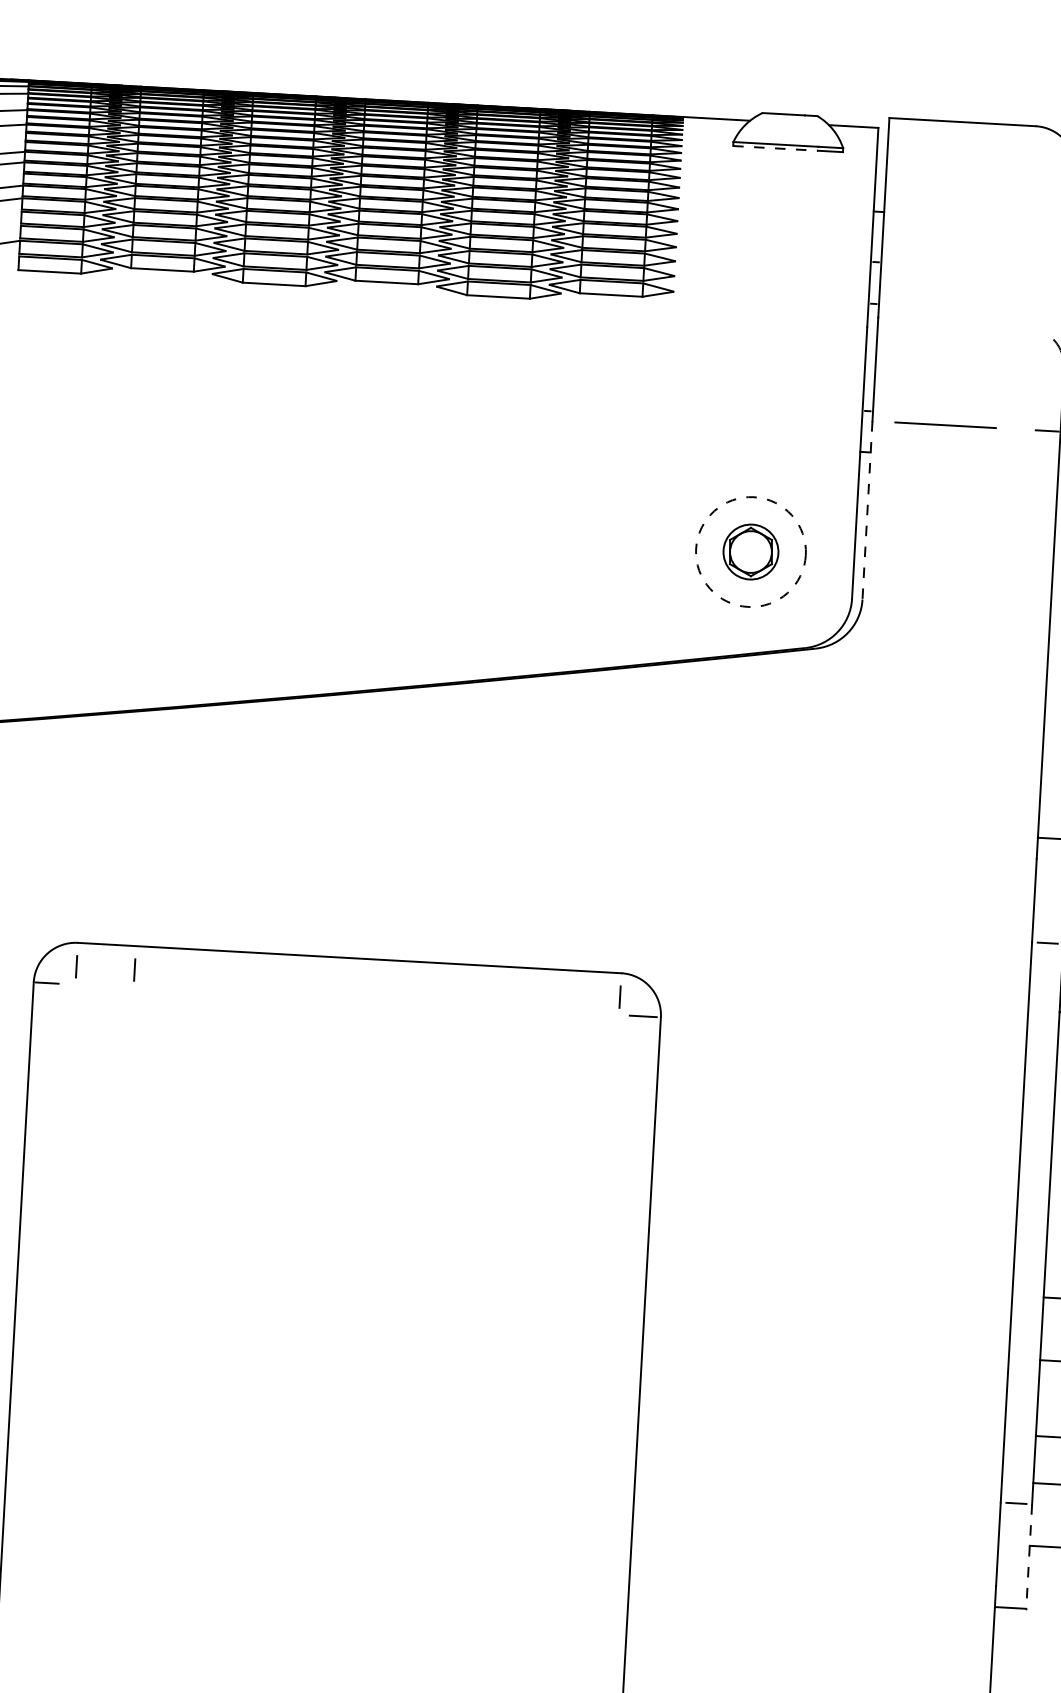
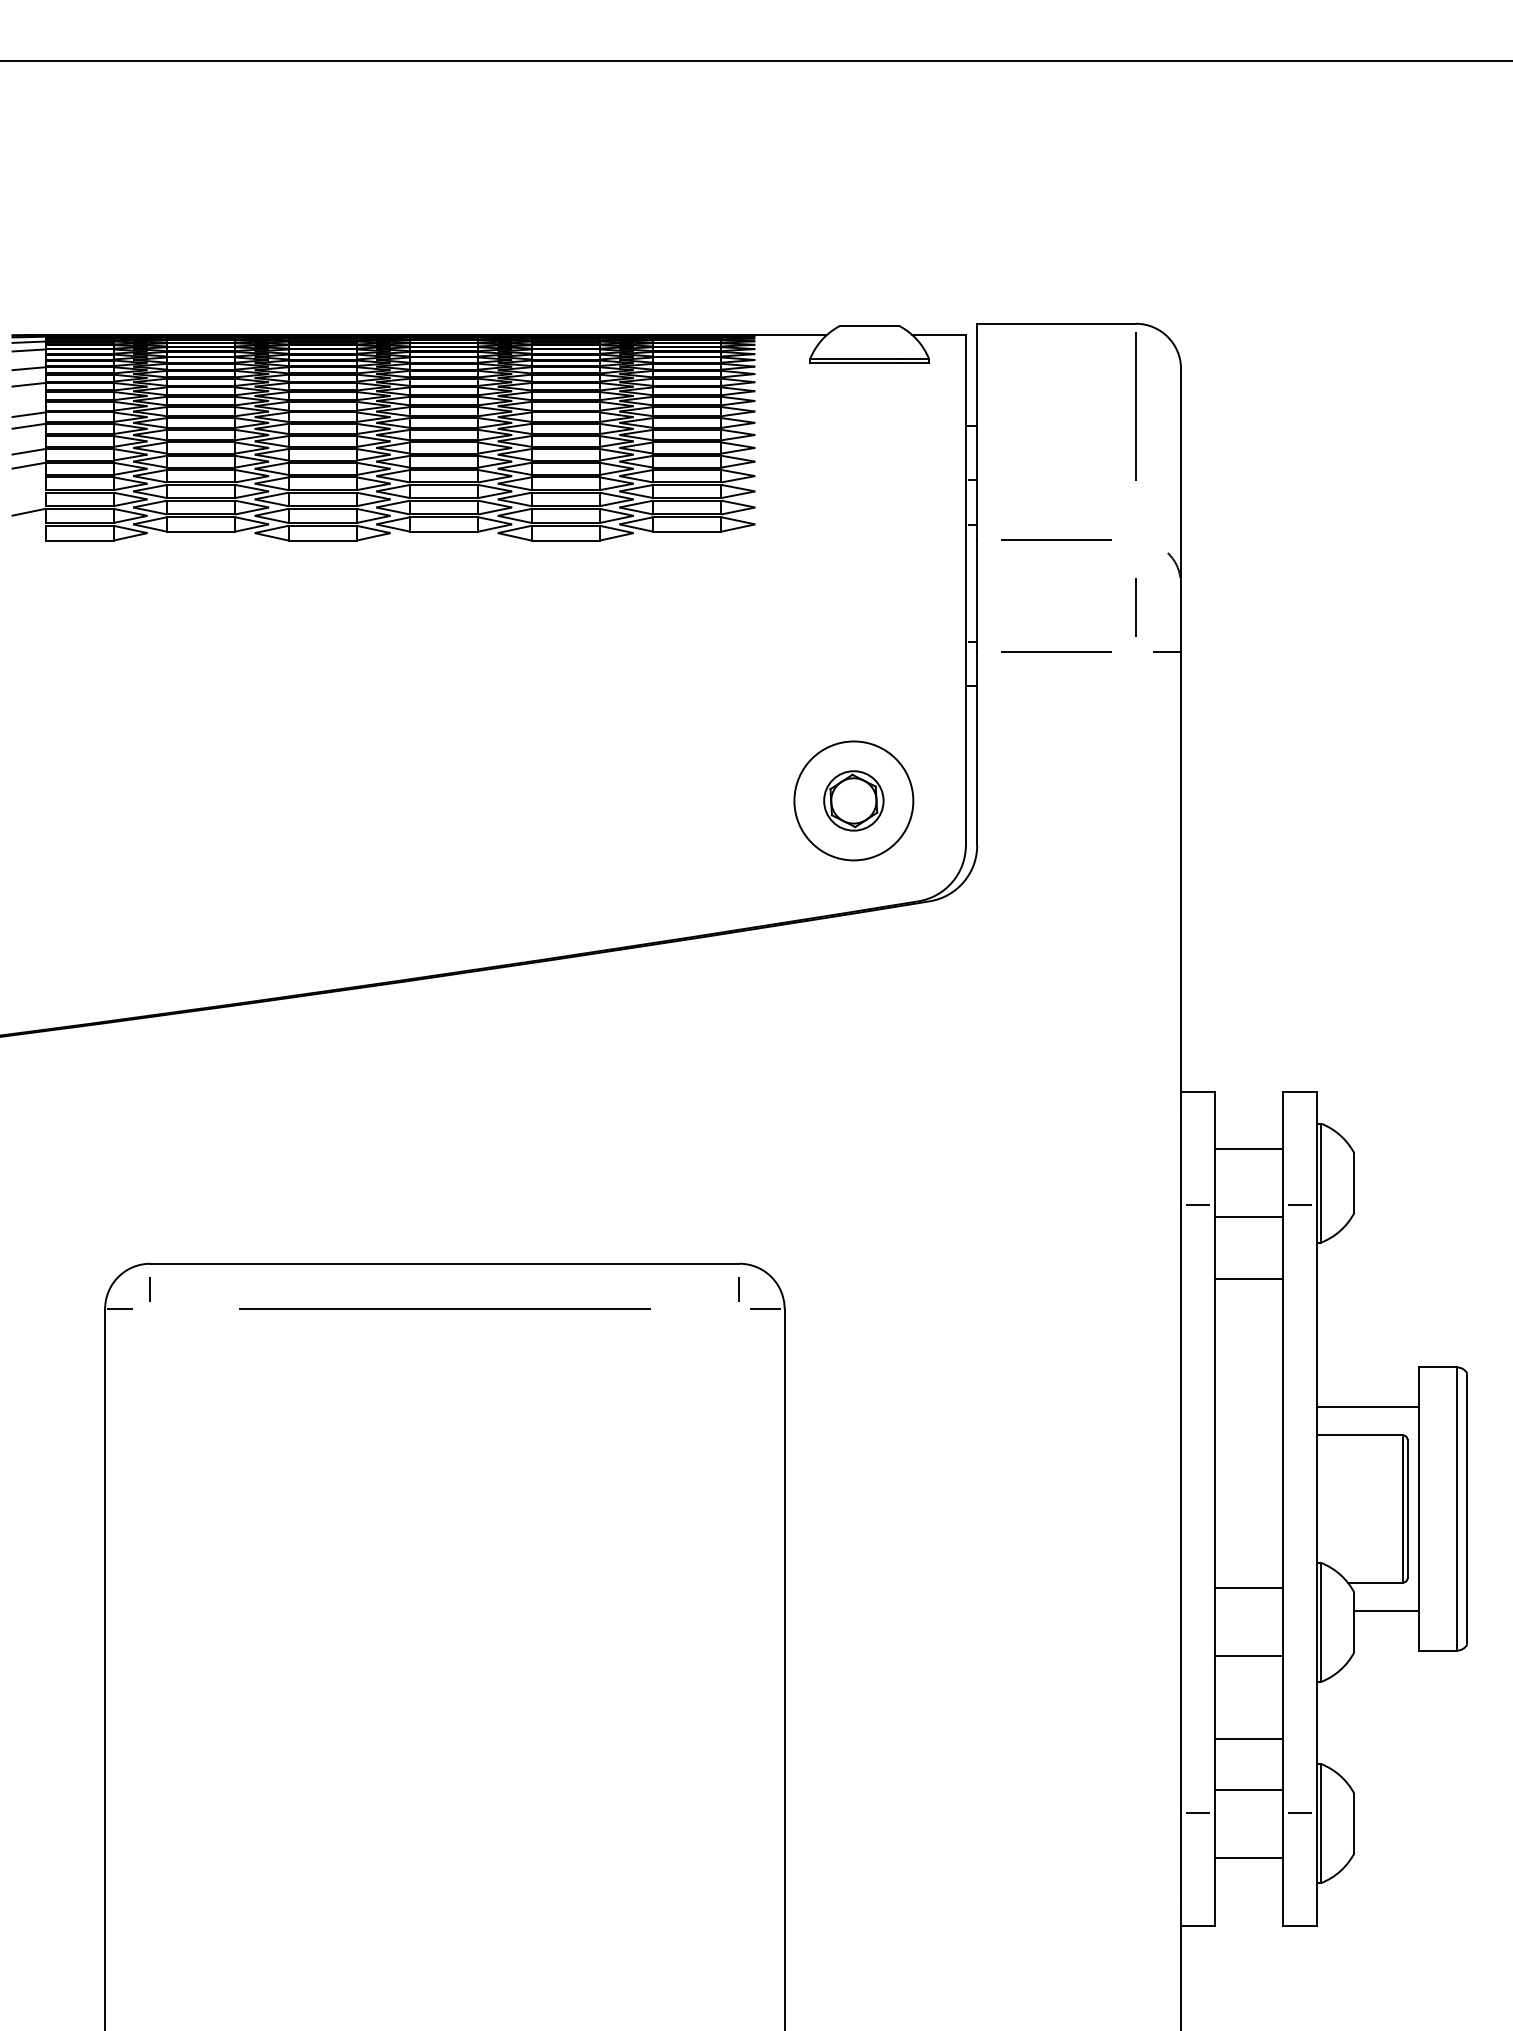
line: (775, 148) -> (856, 363), dashed -> solid
line: (1031, 202) -> (1135, 406), added
line: (951, 321) -> (1056, 539), added
line: (1020, 388) -> (1135, 607), added
line: (867, 510) -> (977, 748), dashed -> solid
circle: (750, 551) -> (853, 800), dashed -> solid
line: (133, 969) -> (212, 1289), removed
line: (346, 999) -> (444, 1308), added
line: (1029, 1556) -> (1215, 1869), dashed -> solid

